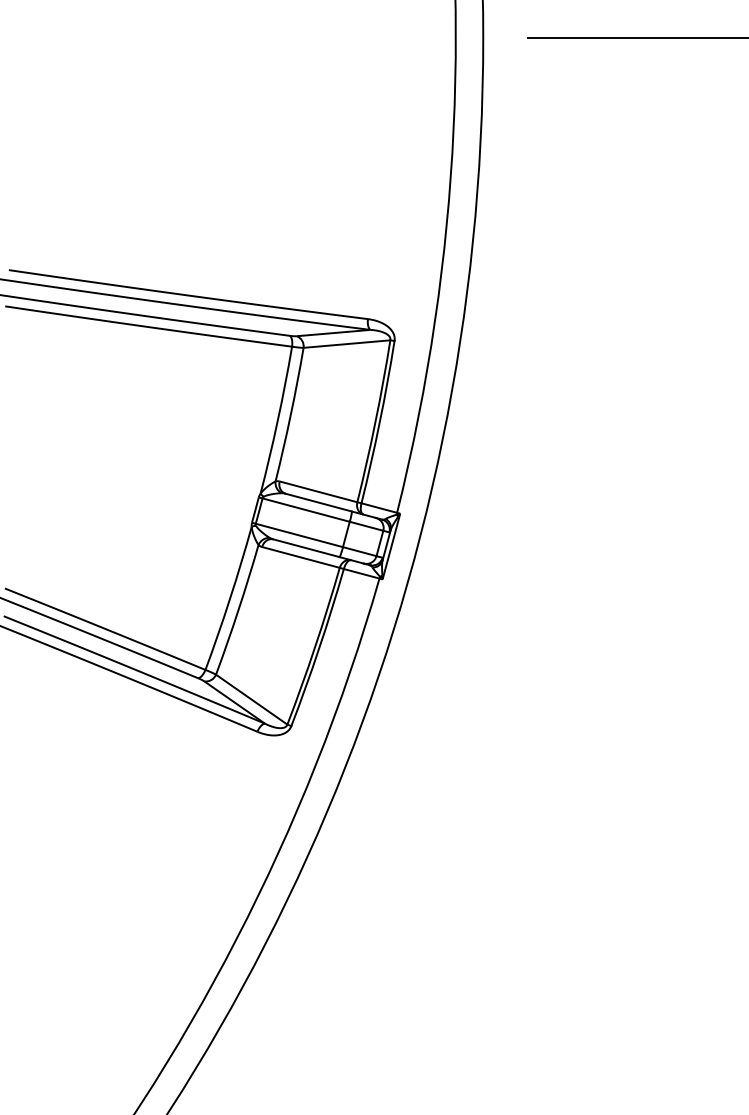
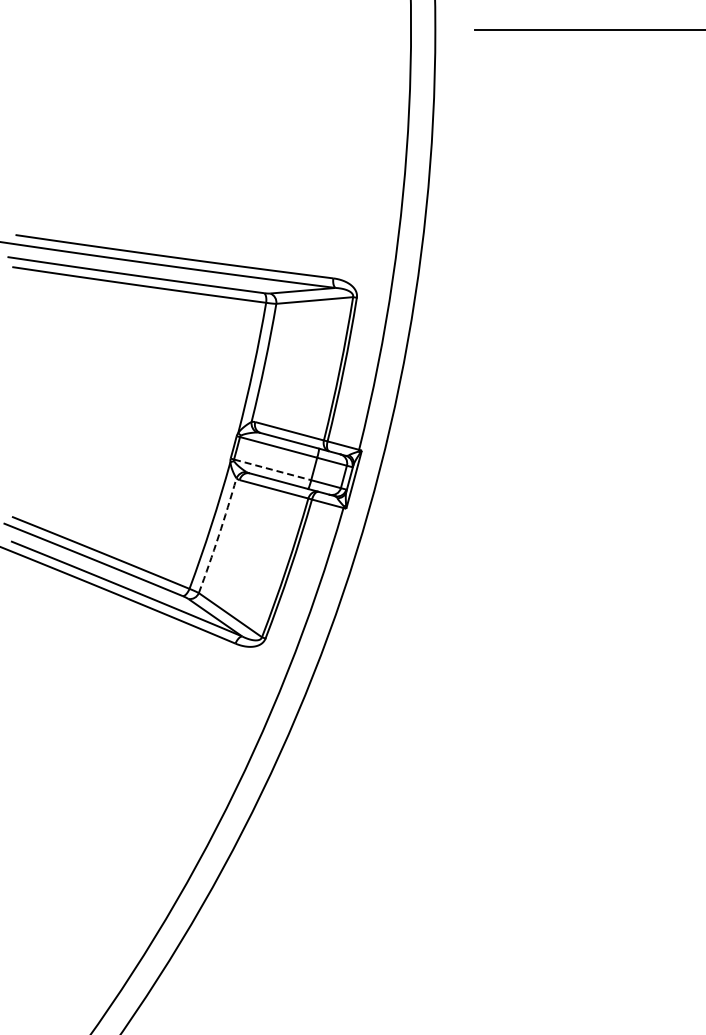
line: (299, 535) -> (272, 469), solid -> dashed
arc: (238, 610) -> (218, 536), solid -> dashed

